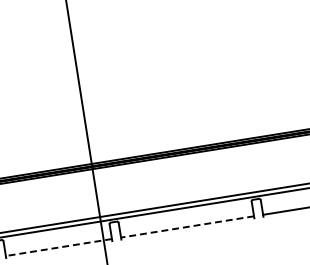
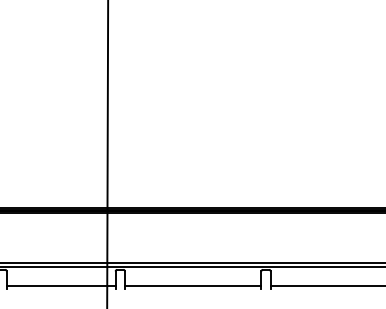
line: (186, 227) -> (192, 286), dashed -> solid
line: (58, 247) -> (60, 286), dashed -> solid

